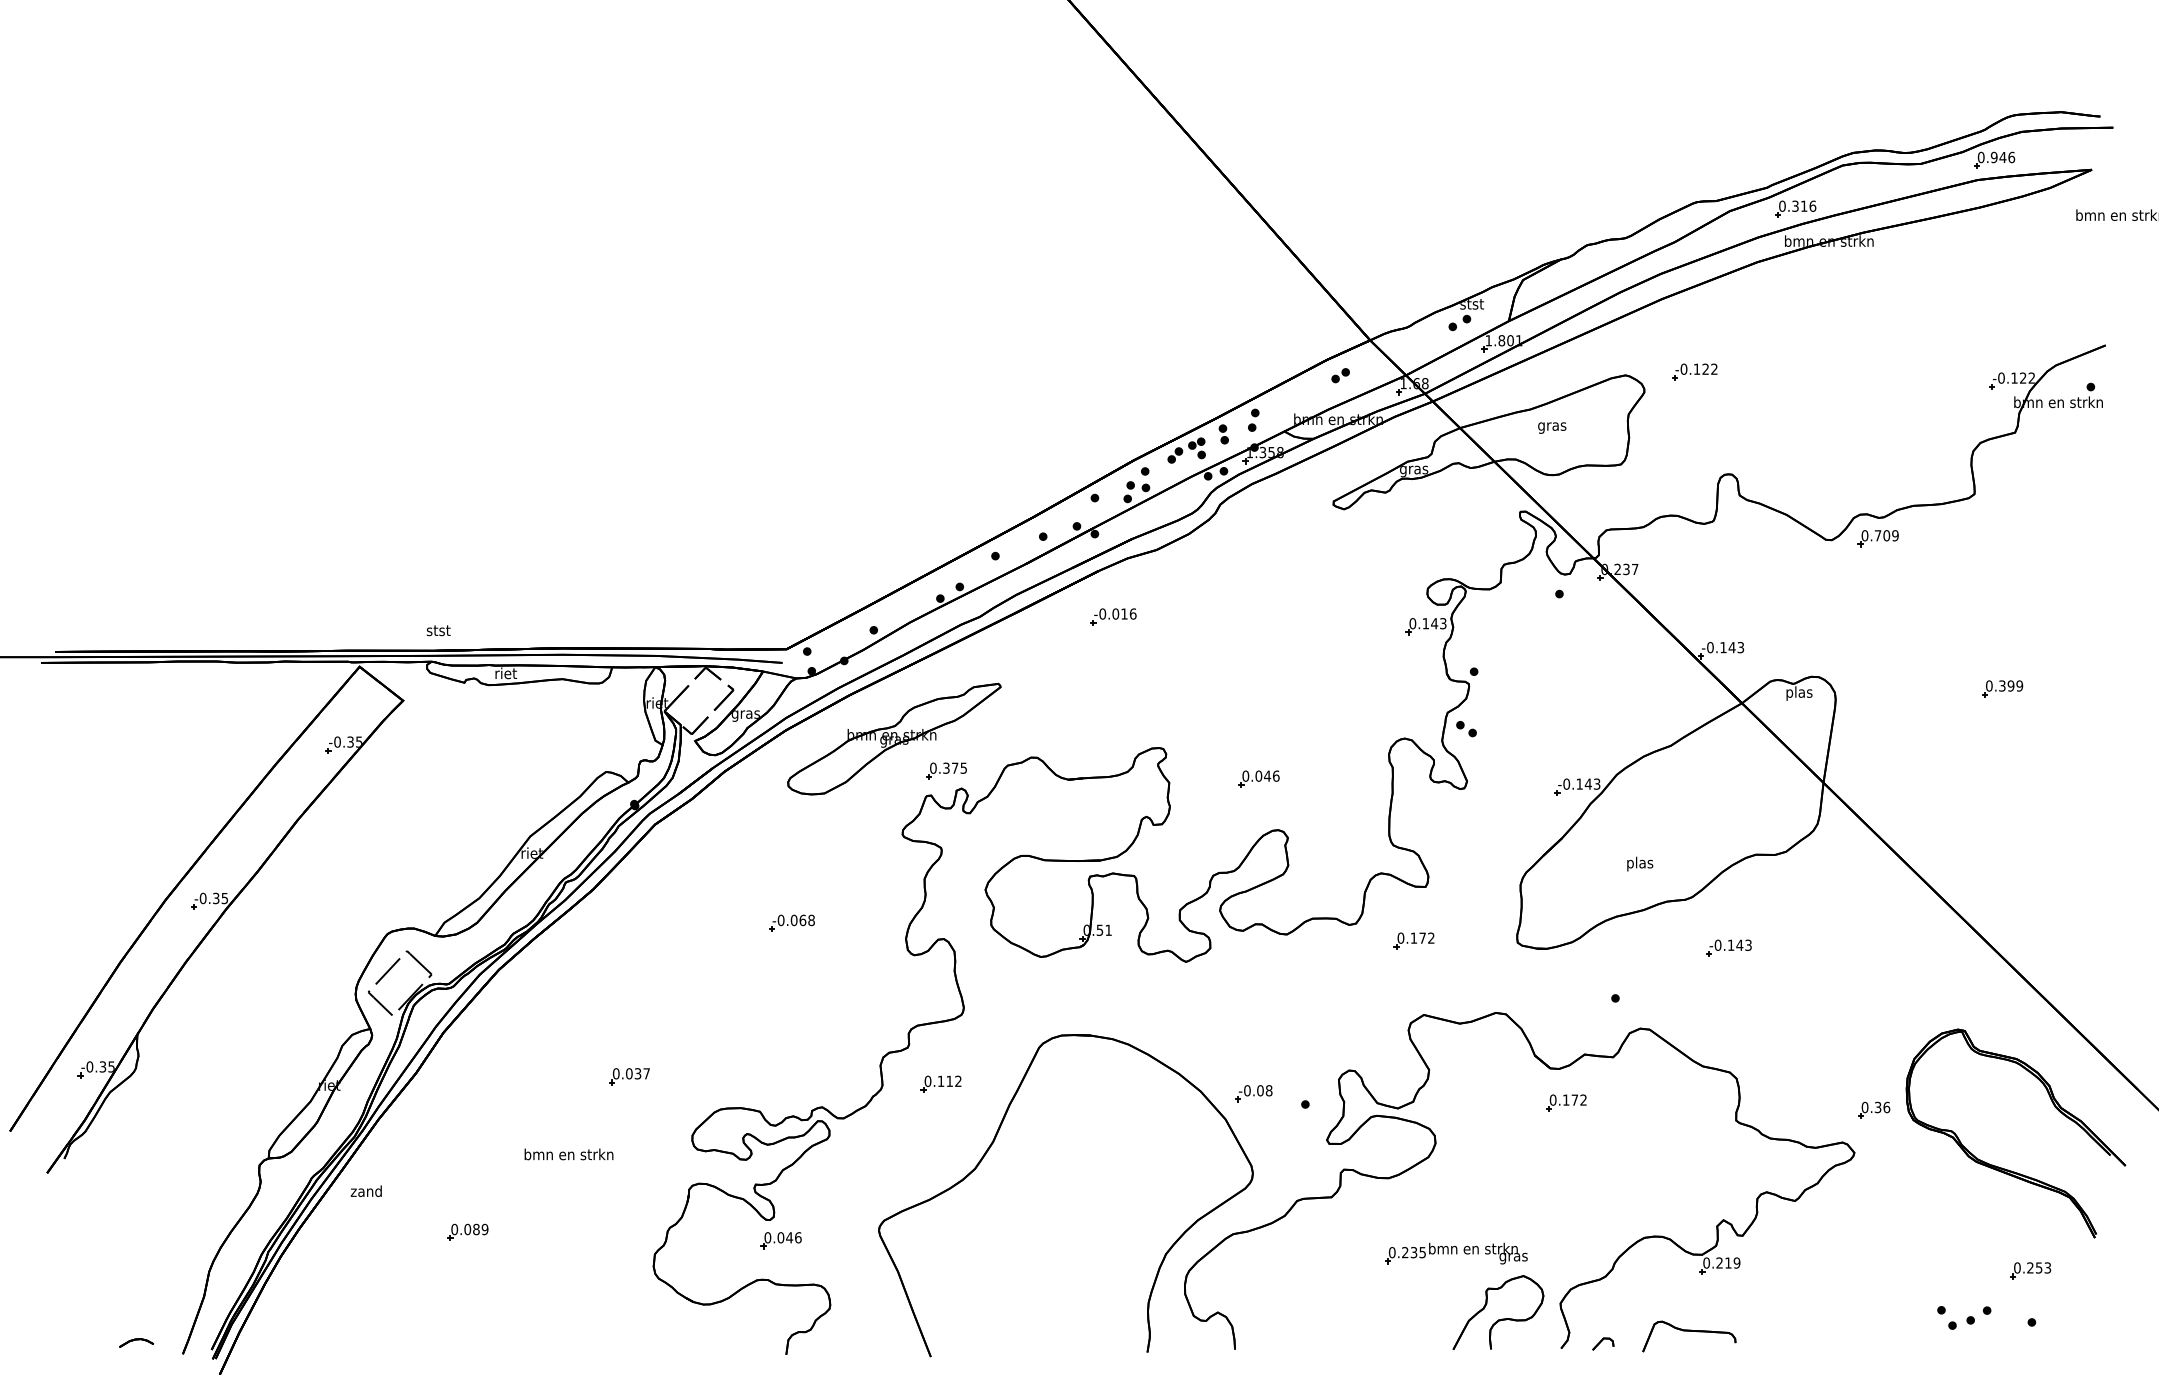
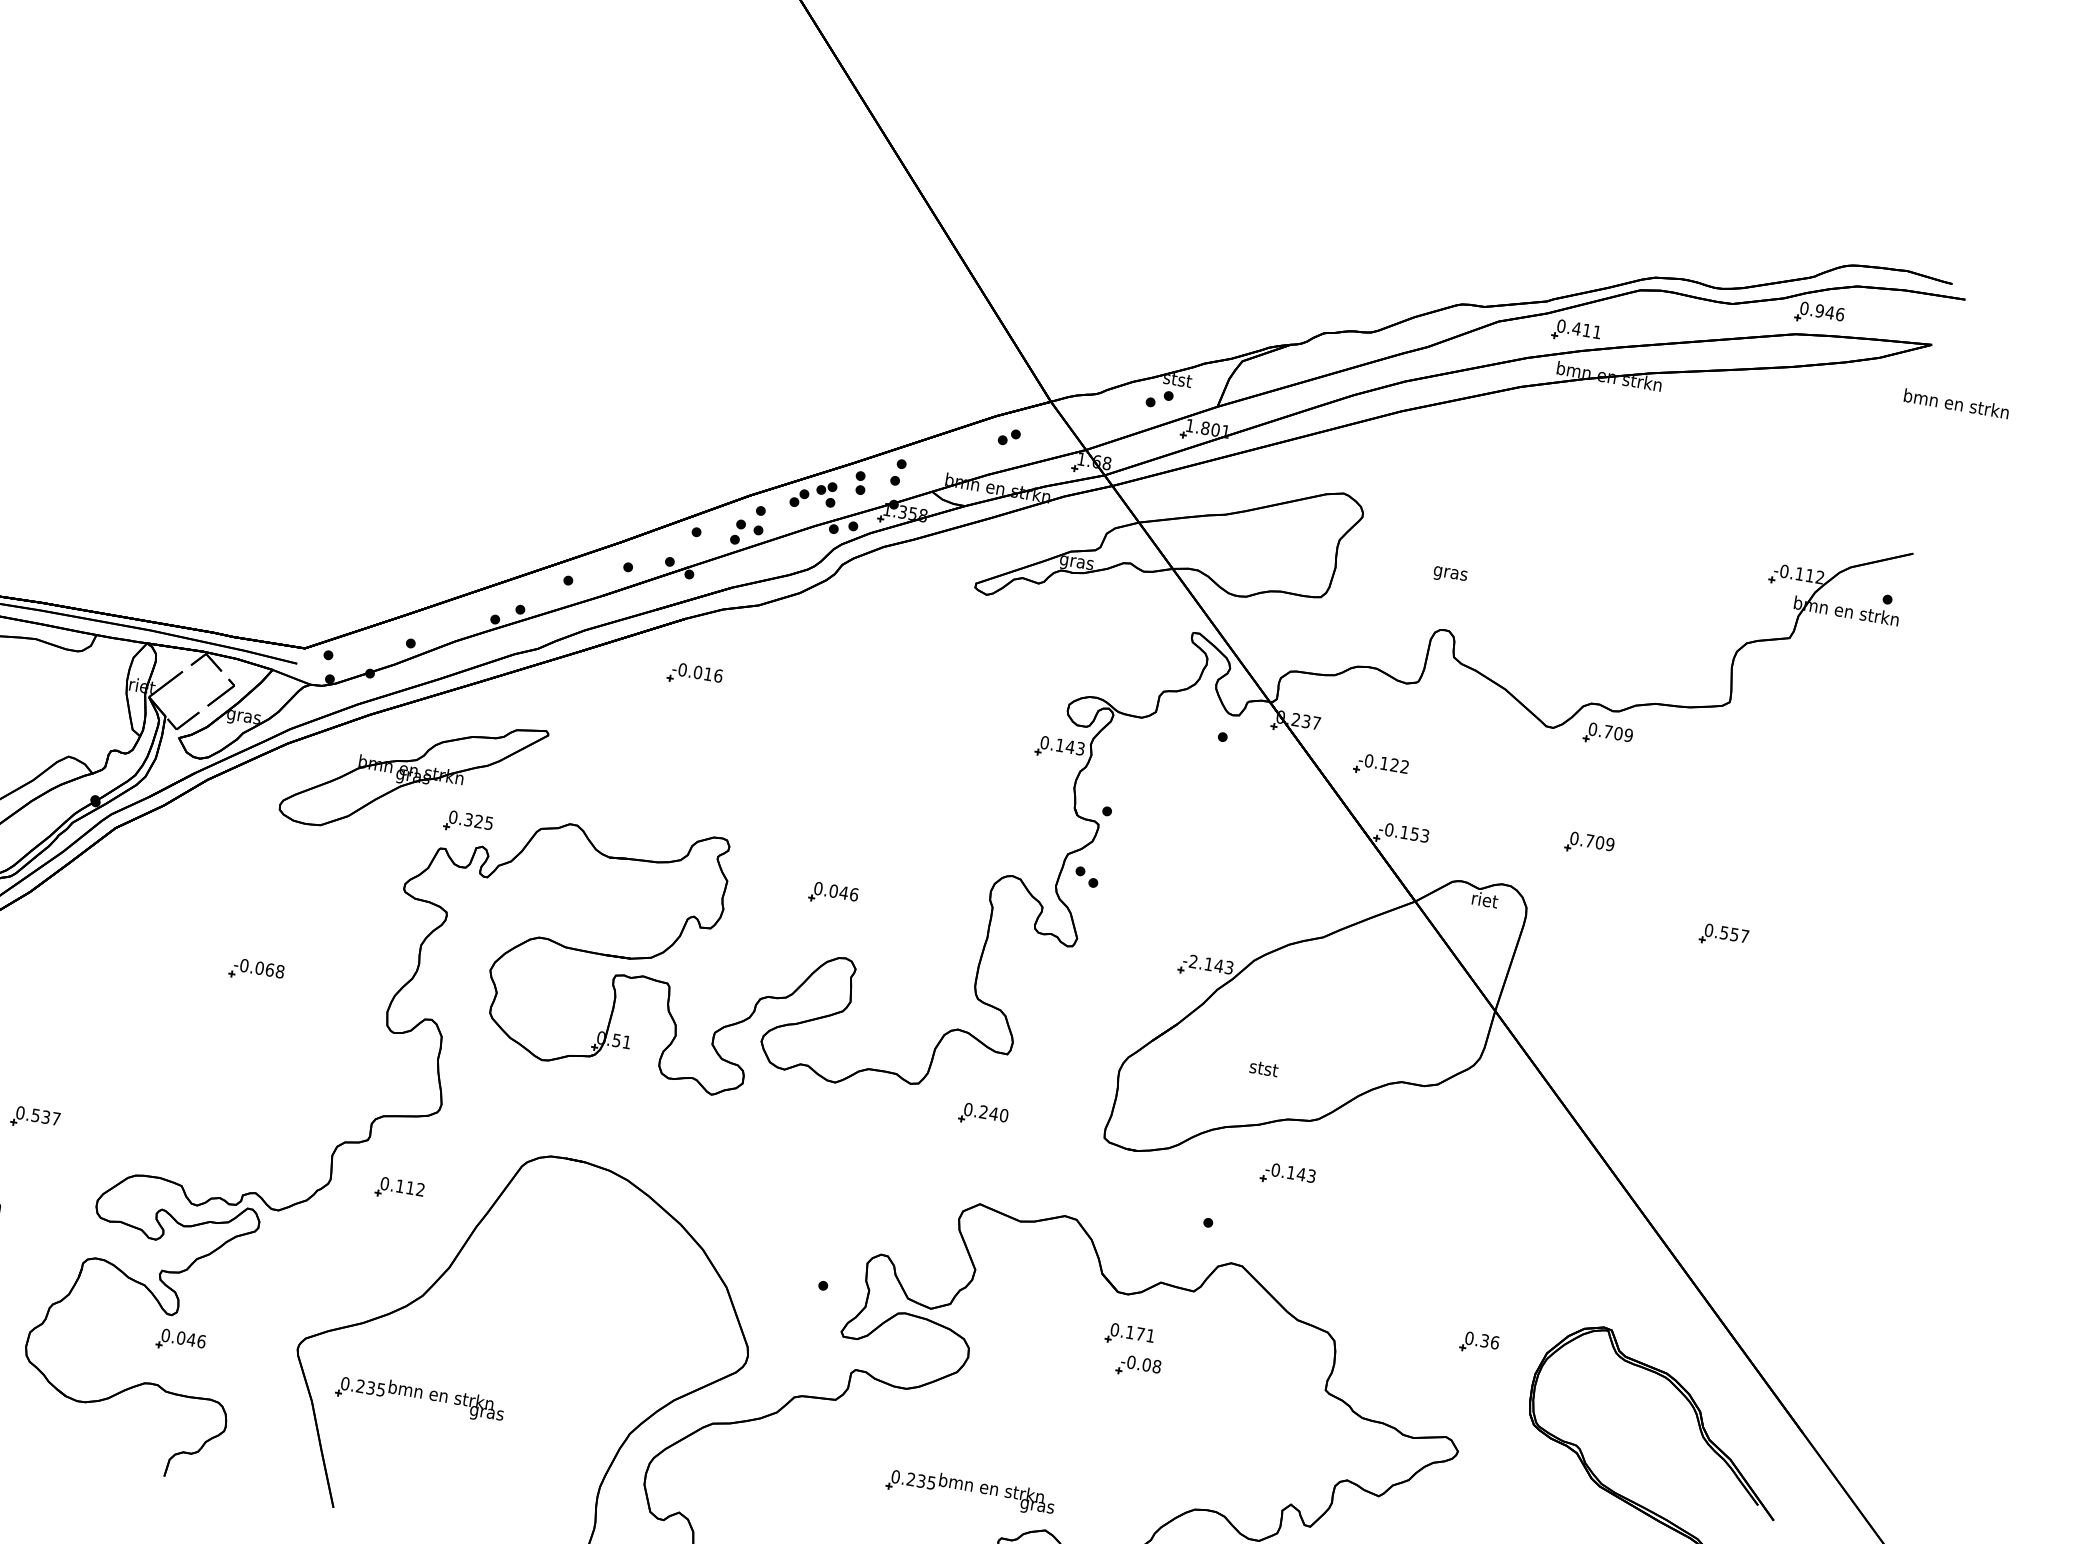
text: (1803, 205) -> (1586, 329), 0.316 -> 0.411
part: (1694, 371) -> (1380, 765), moved
text: (2023, 377) -> (1810, 575), -0.122 -> -0.112
text: (1552, 427) -> (1450, 574), moved
part: (1877, 631) -> (1588, 844), added
text: (1731, 647) -> (1414, 833), -0.143 -> -0.153
text: (2011, 685) -> (1735, 934), 0.399 -> 0.557
text: (1799, 693) -> (1484, 901), plas -> riet
text: (954, 767) -> (478, 820), 0.375 -> 0.325
text: (1566, 783) -> (1193, 960), -0.143 -> -2.143
text: (1640, 863) -> (1264, 1069), plas -> stst
text: (1422, 937) -> (993, 1113), 0.172 -> 0.240
part: (1728, 947) -> (1287, 1174), moved
text: (629, 1073) -> (36, 1115), 0.037 -> 0.537
part: (1253, 1093) -> (1138, 1366), moved
text: (1583, 1099) -> (1150, 1335), 0.172 -> 0.171
part: (1874, 1109) -> (1480, 1342), moved
part: (987, 1253) -> (420, 1397), added

